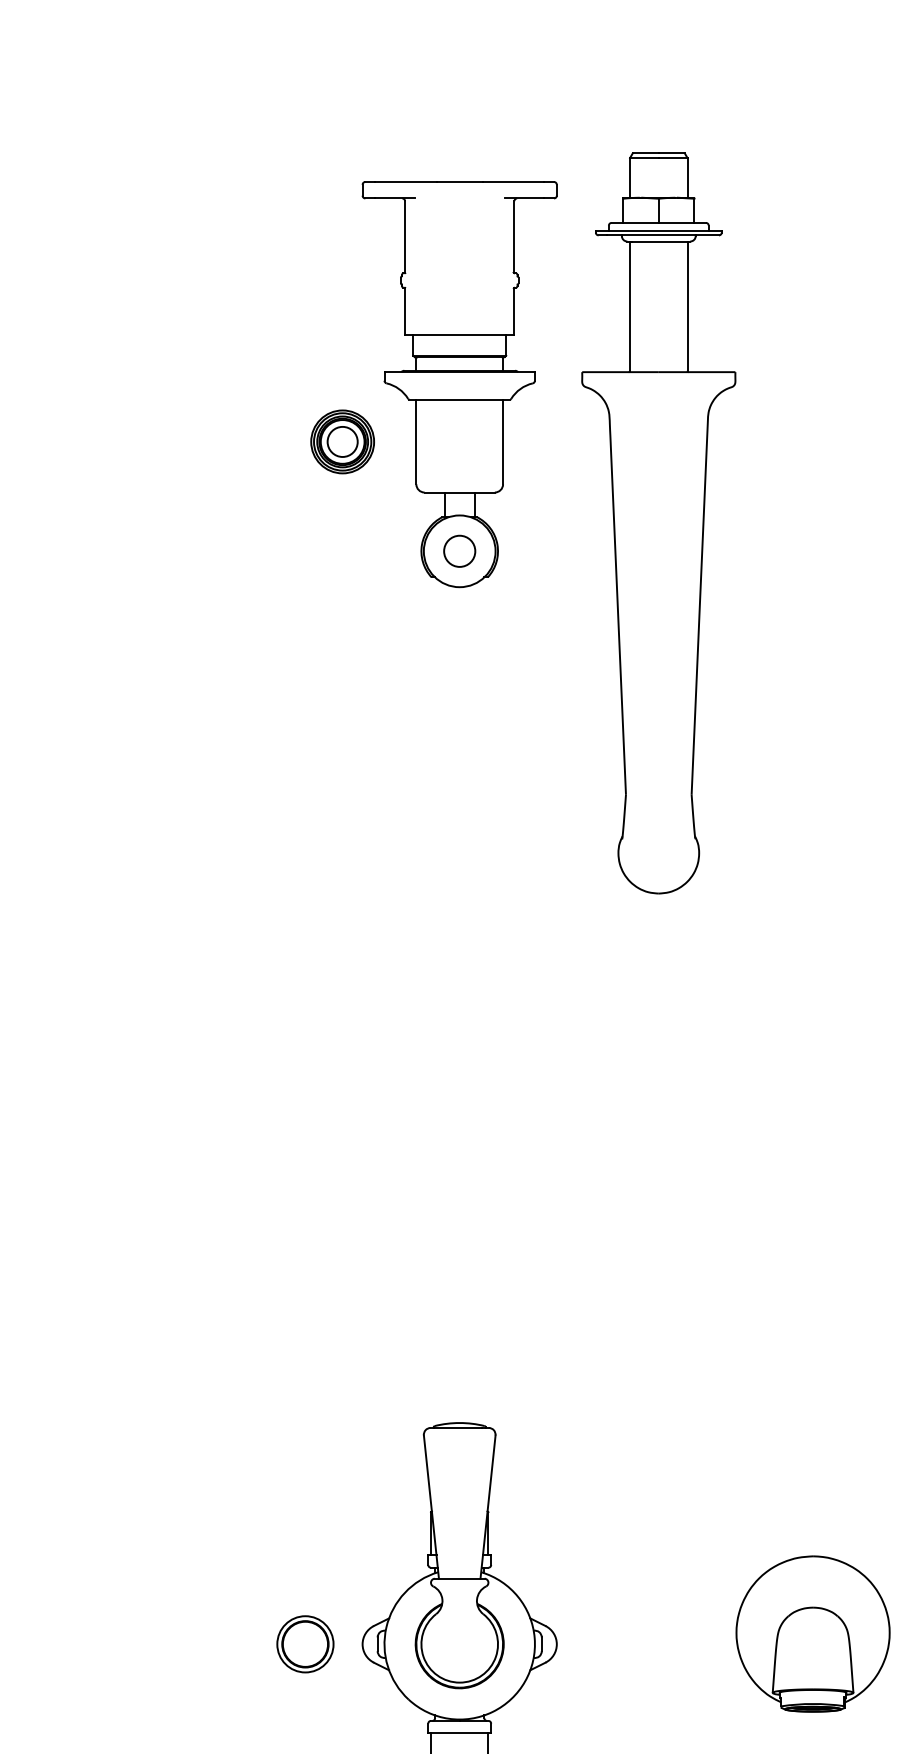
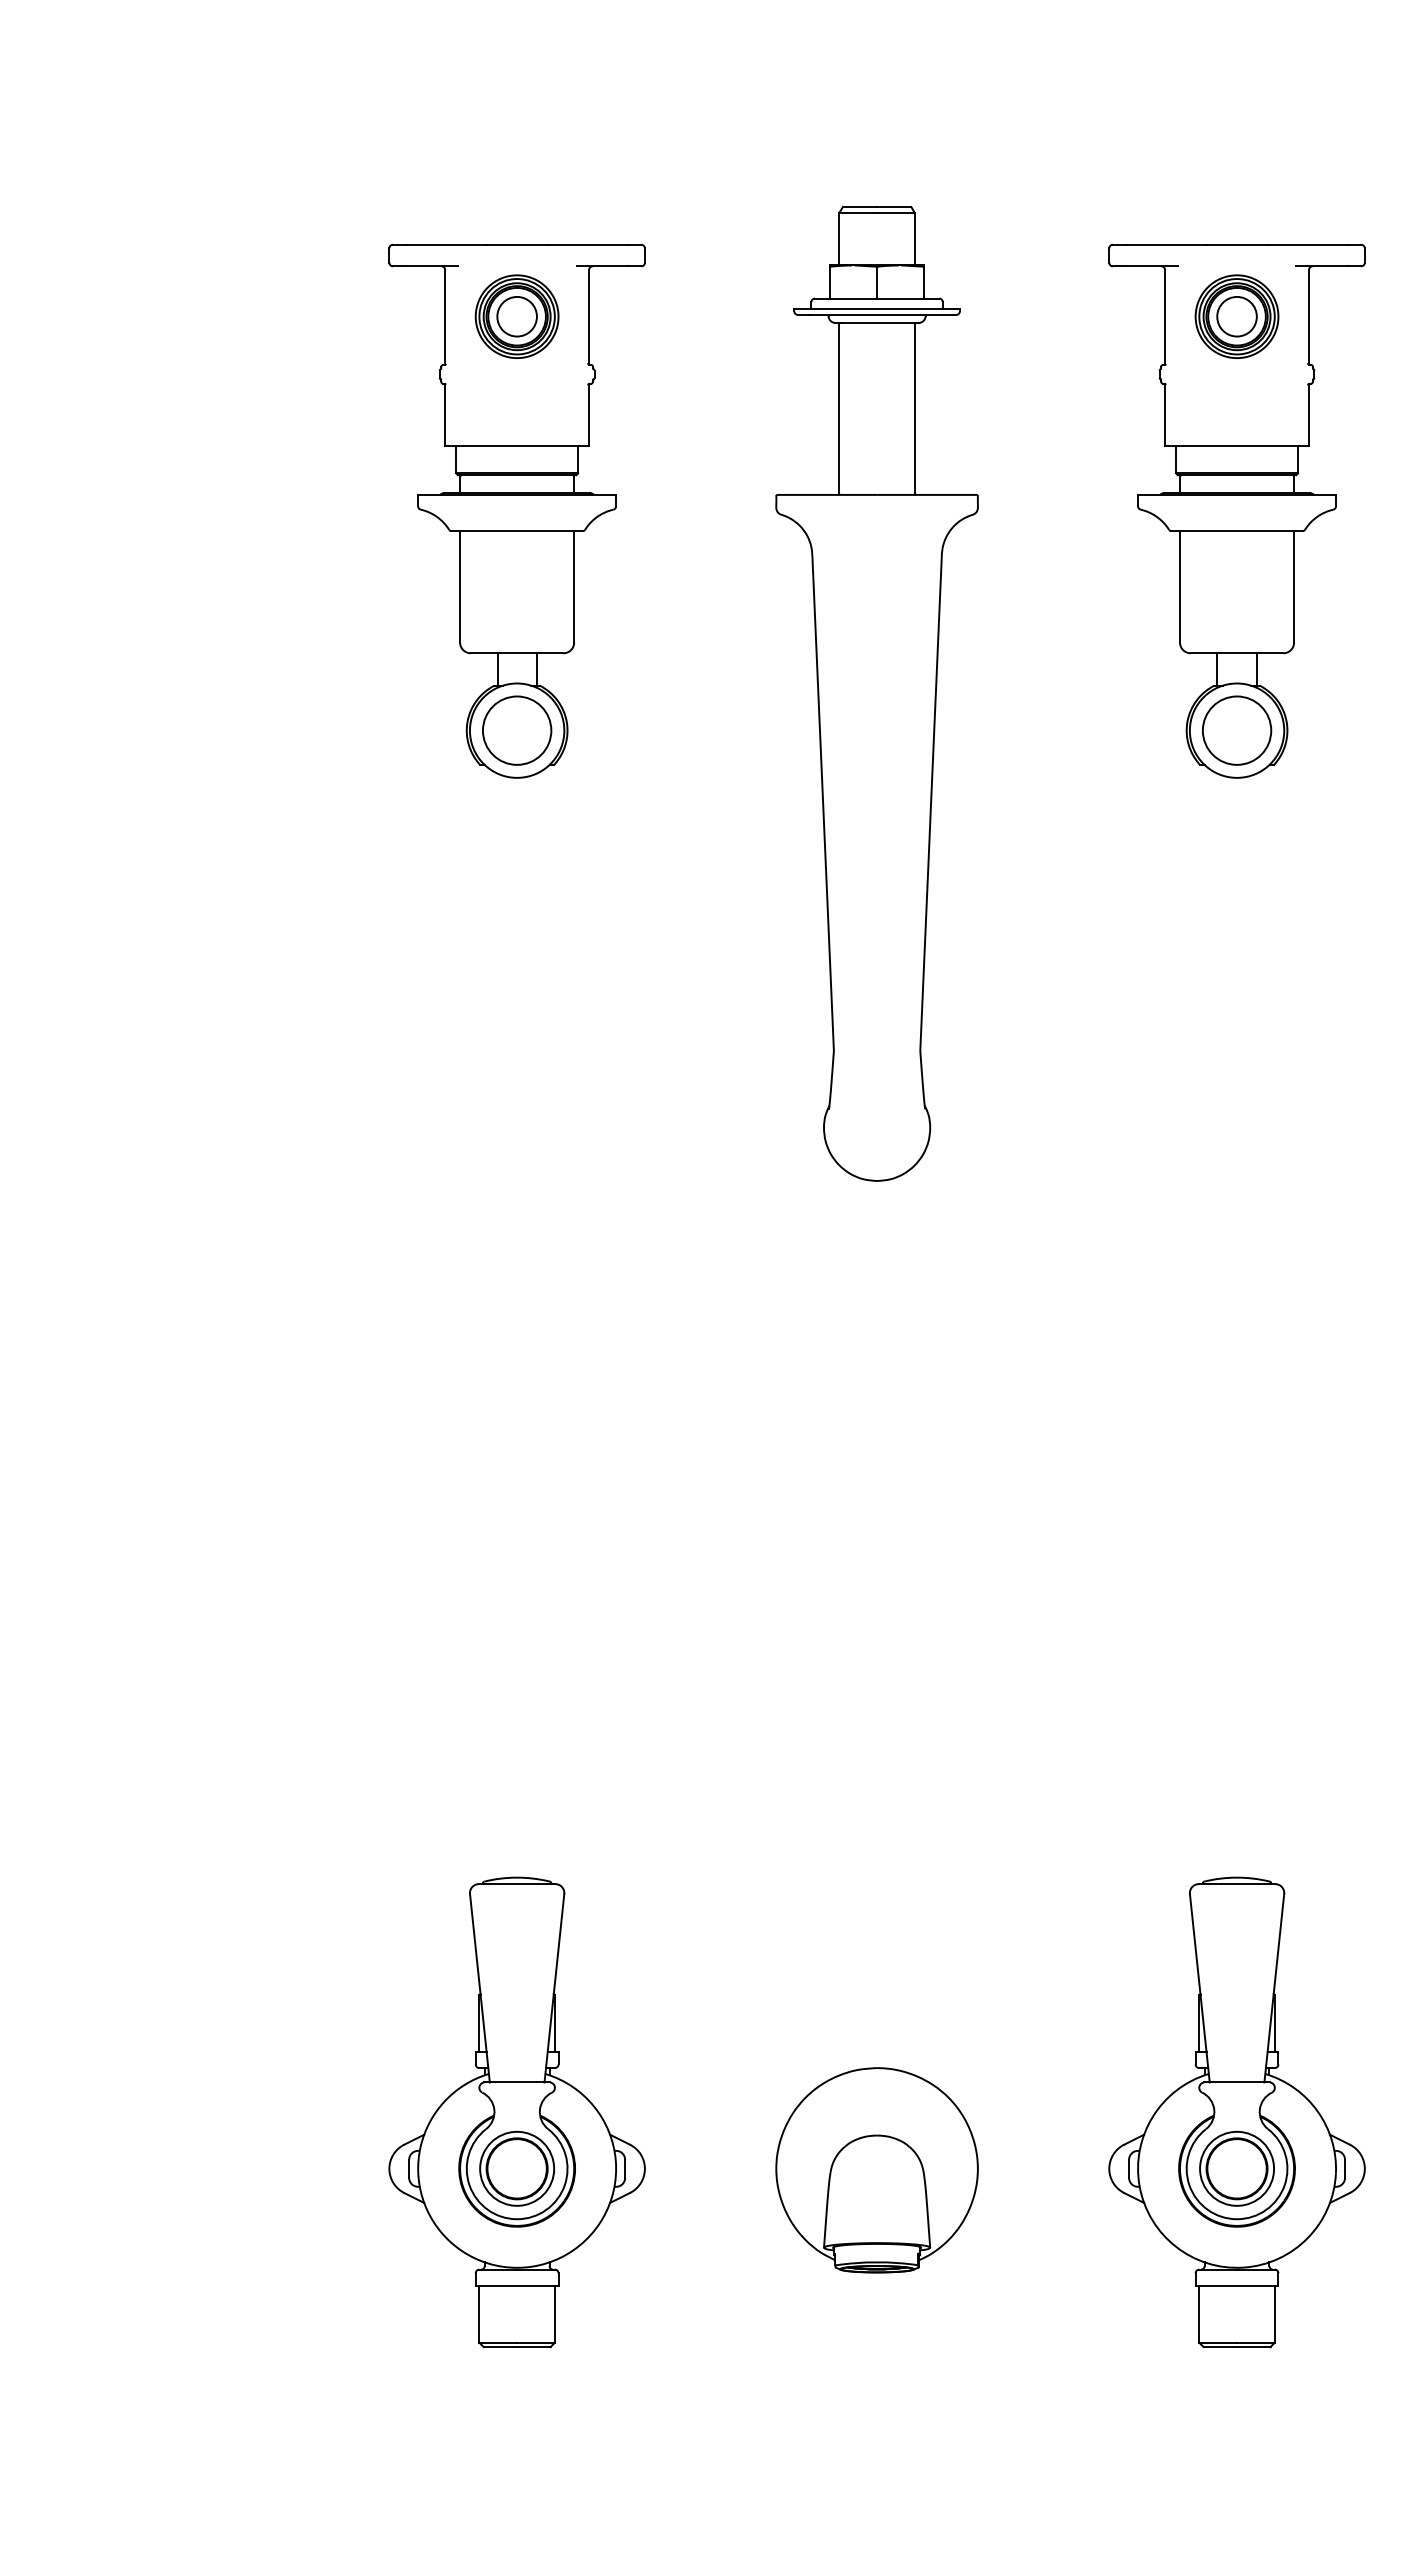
part: (342, 441) -> (516, 316), moved
part: (658, 523) -> (876, 693), moved
circle: (459, 551) -> (516, 730), size x1.67
part: (812, 1634) -> (876, 2170), moved
part: (304, 1644) -> (516, 2168), moved

